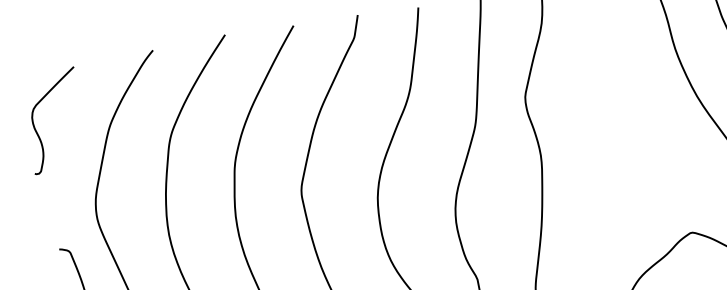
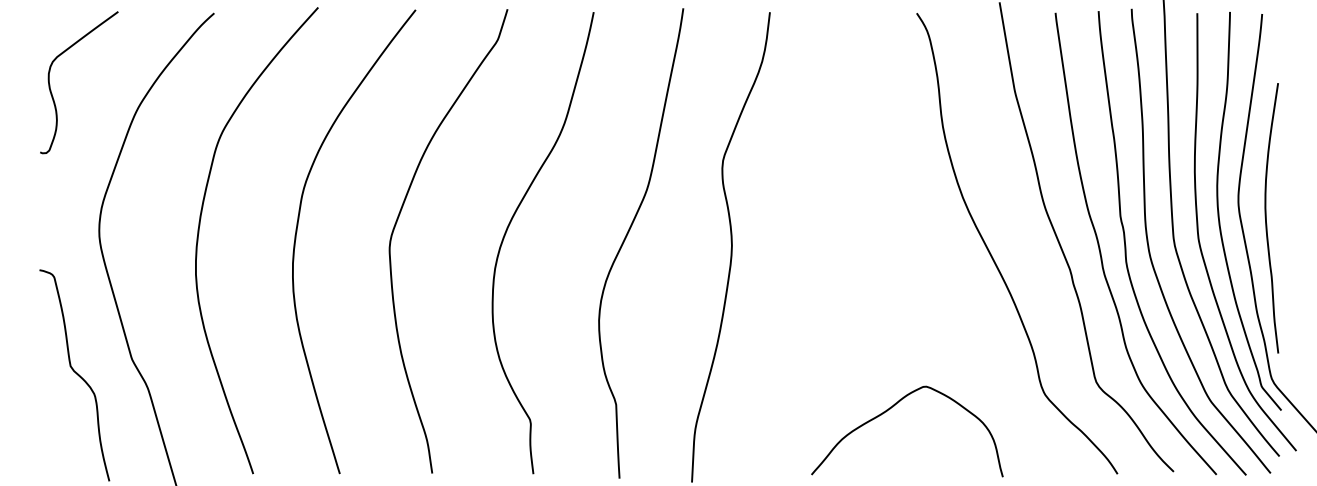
curve: (34, 125) -> (50, 84), moved

